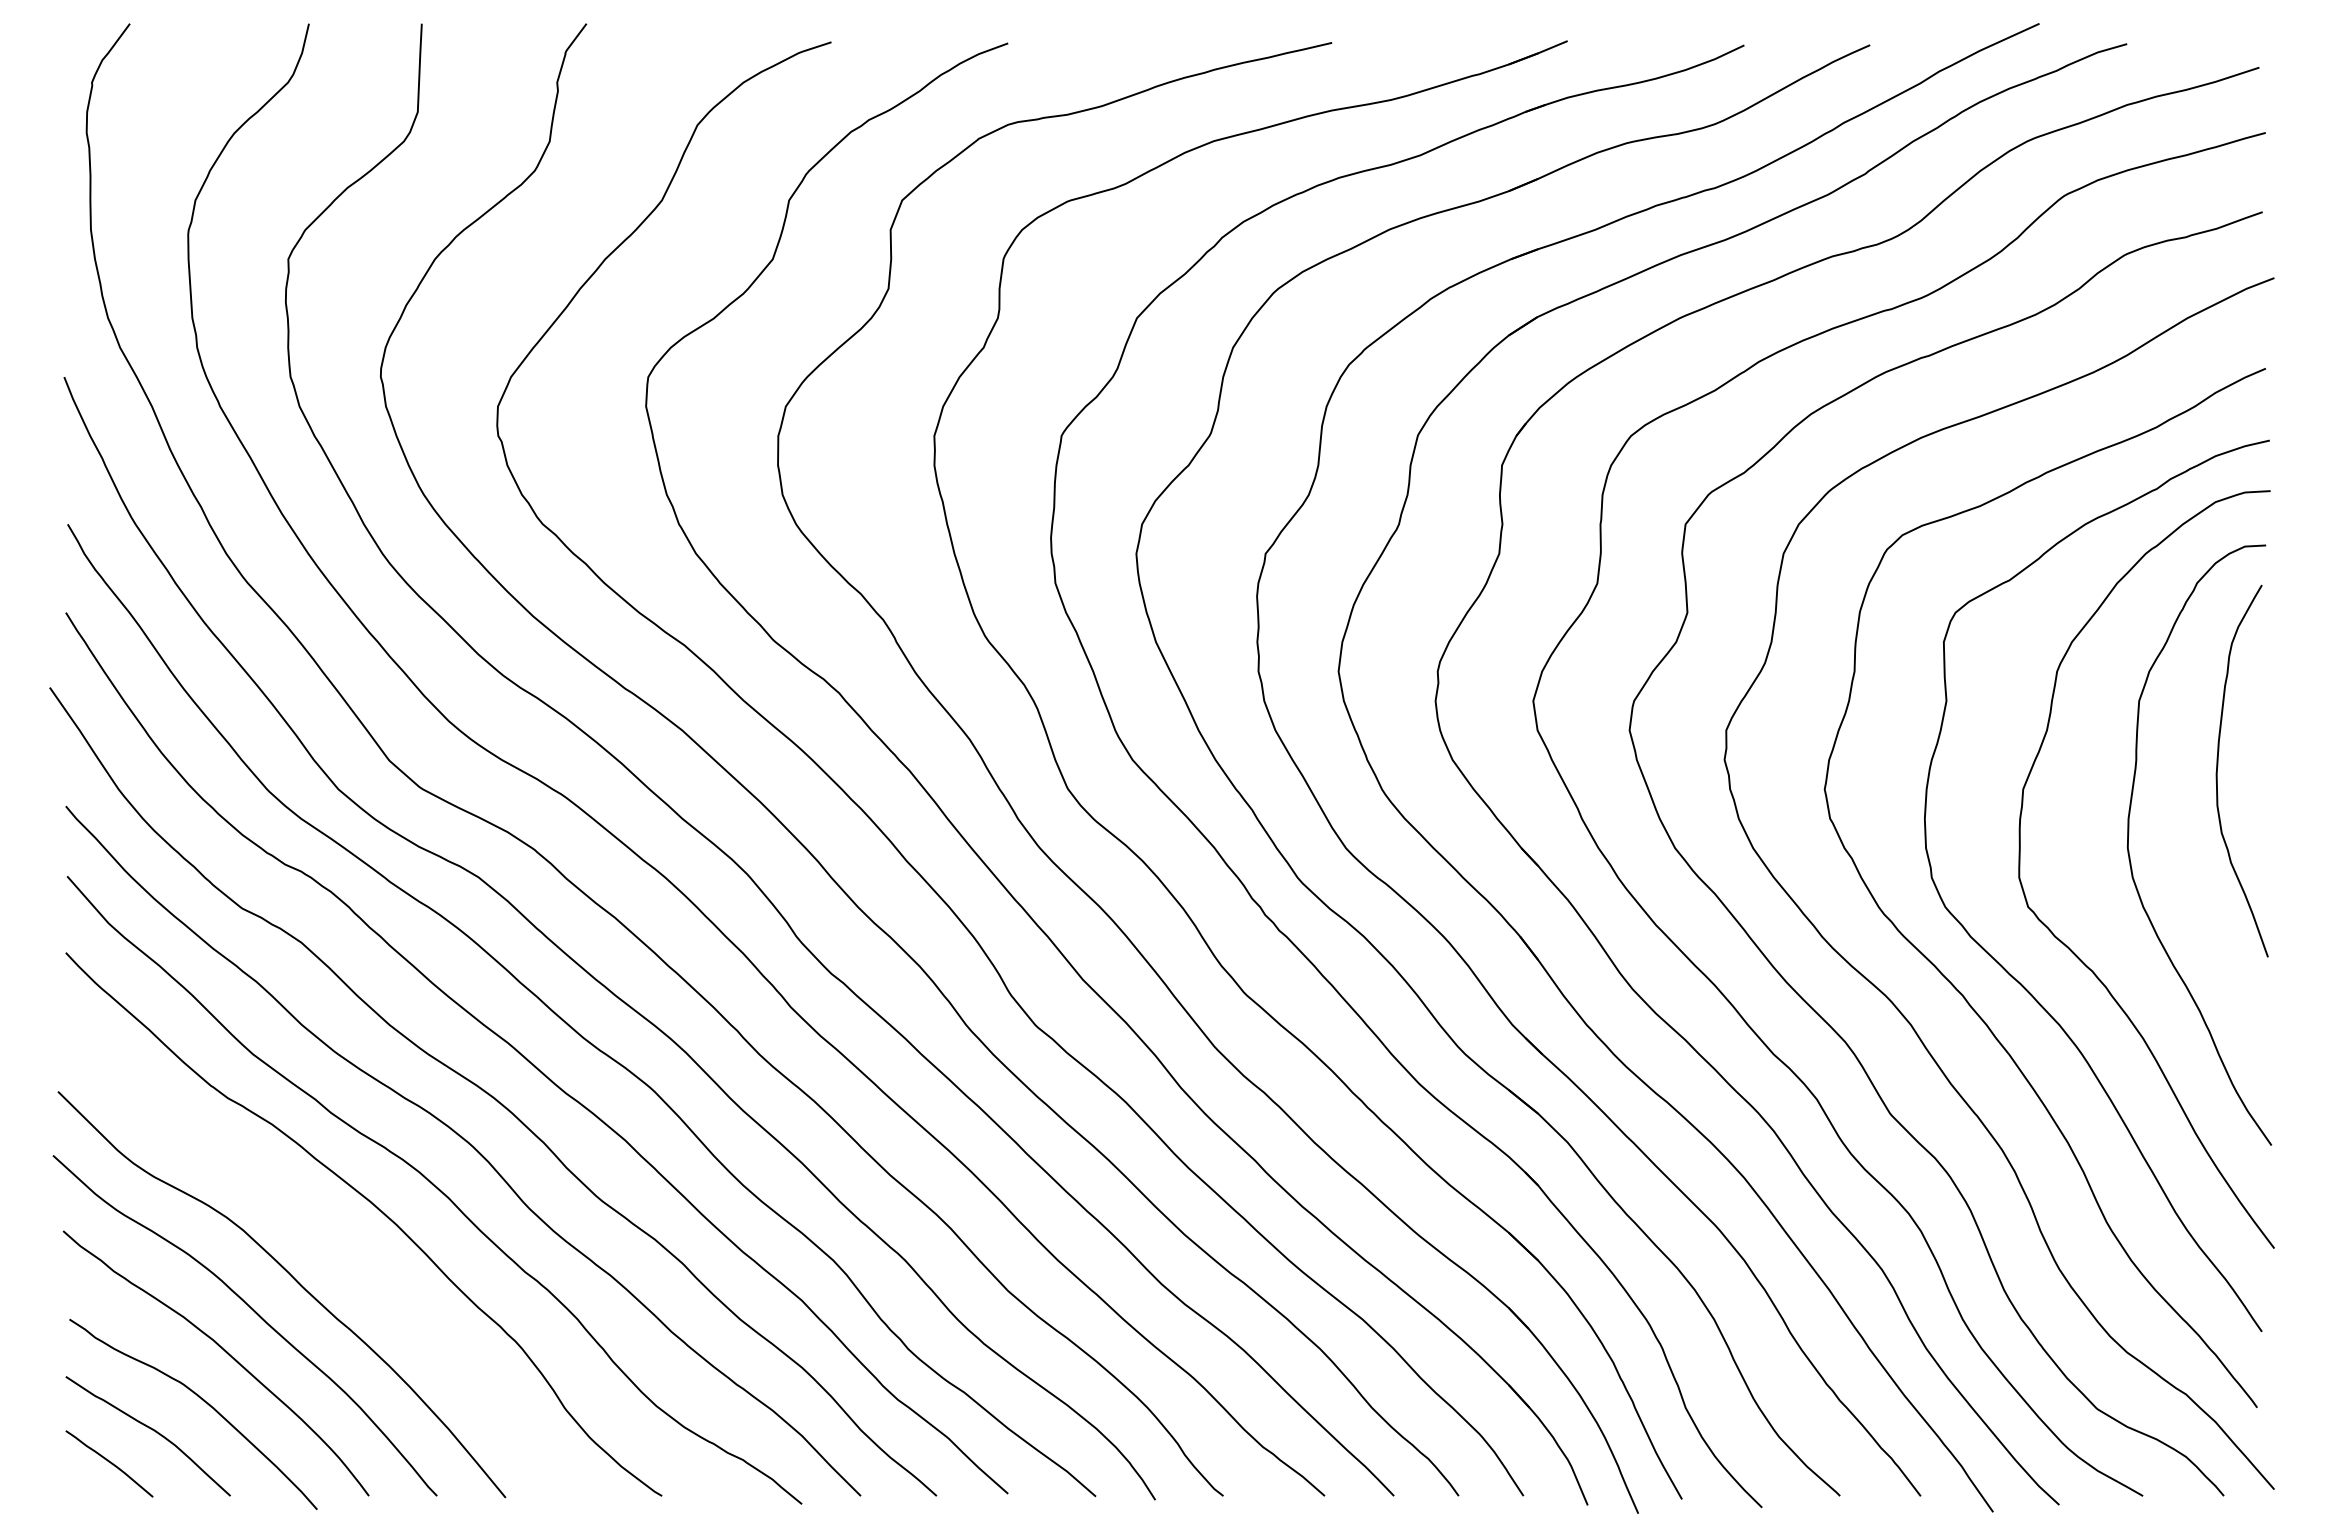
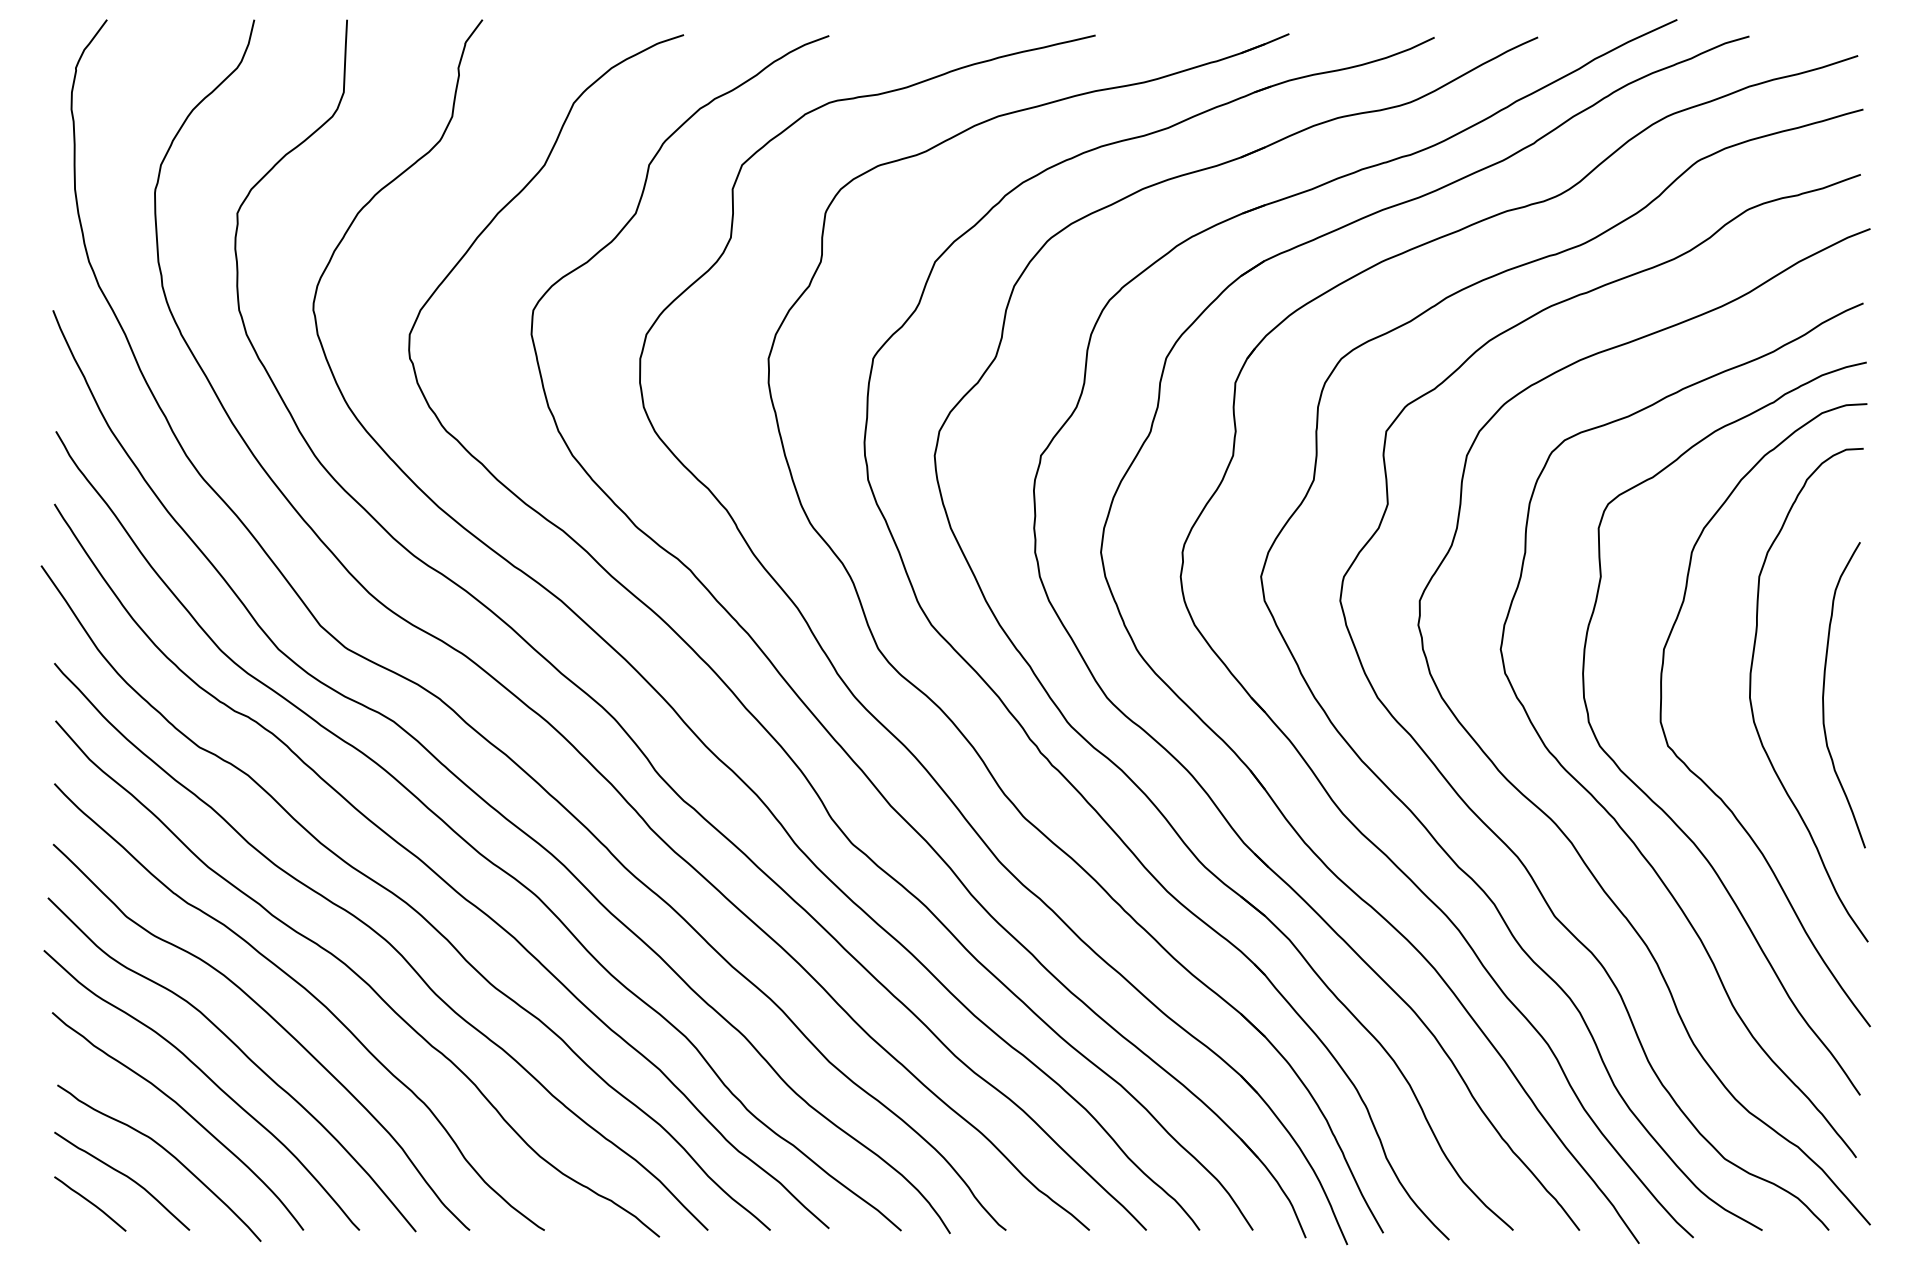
curve: (2218, 766) -> (1824, 691), moved
curve: (335, 1243) -> (276, 1022), added

